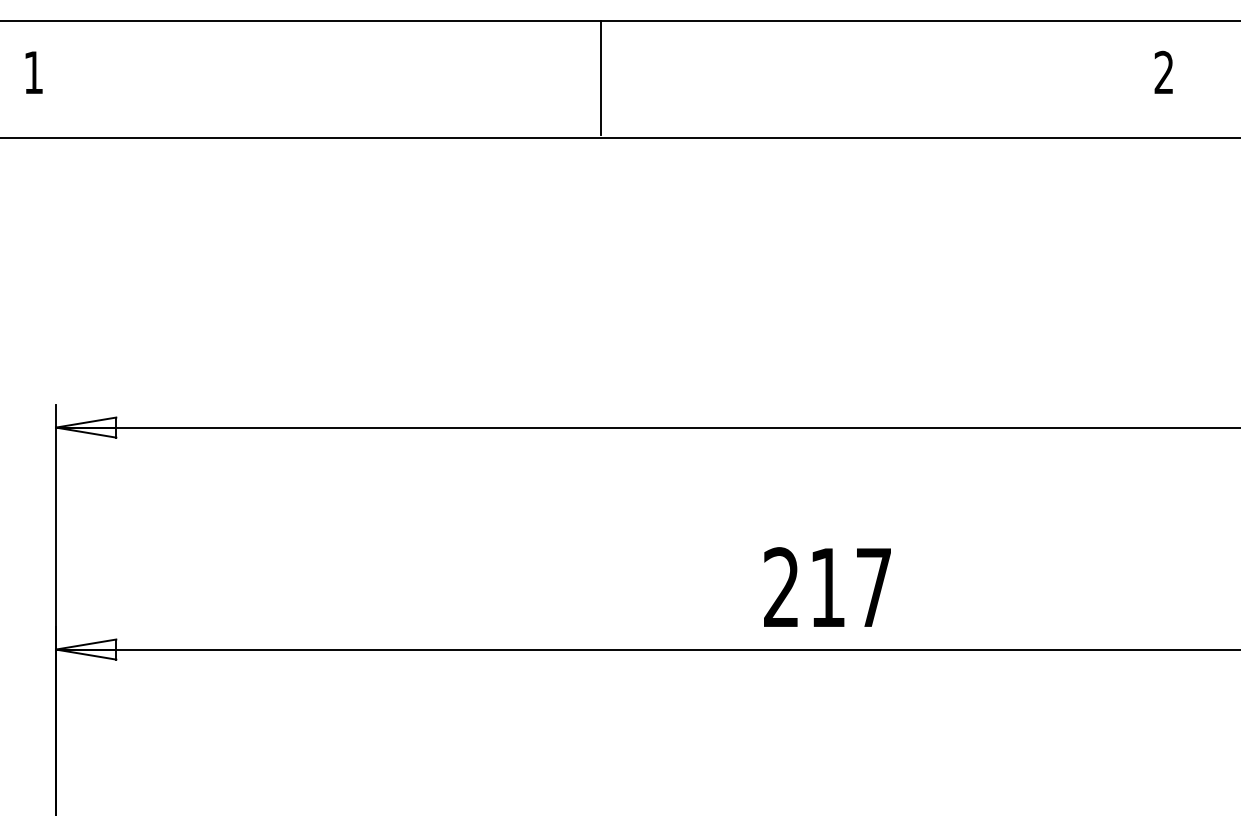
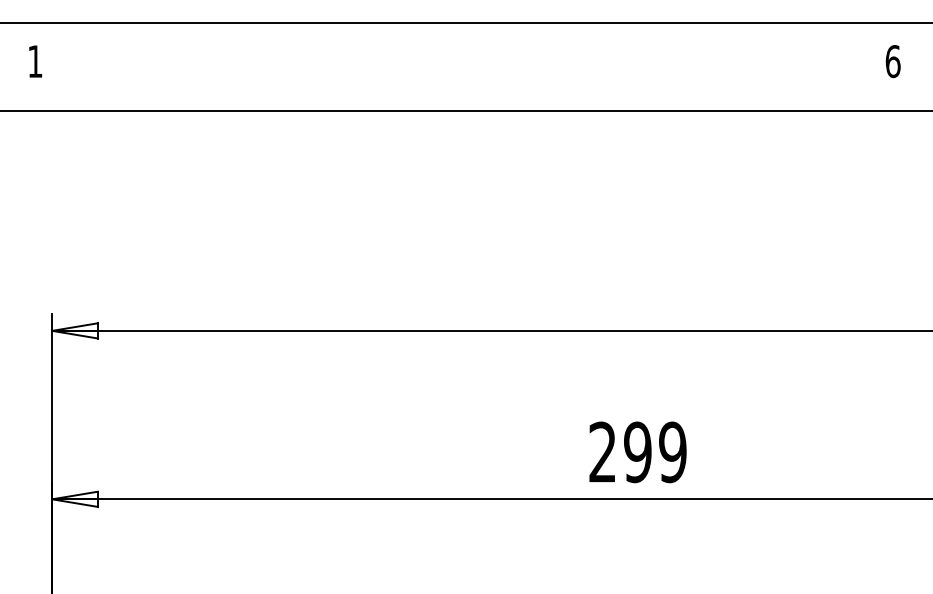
text: (1164, 72) -> (893, 61), 2 -> 6
line: (600, 78) -> (465, 65), removed
text: (850, 587) -> (655, 452), 217 -> 299

